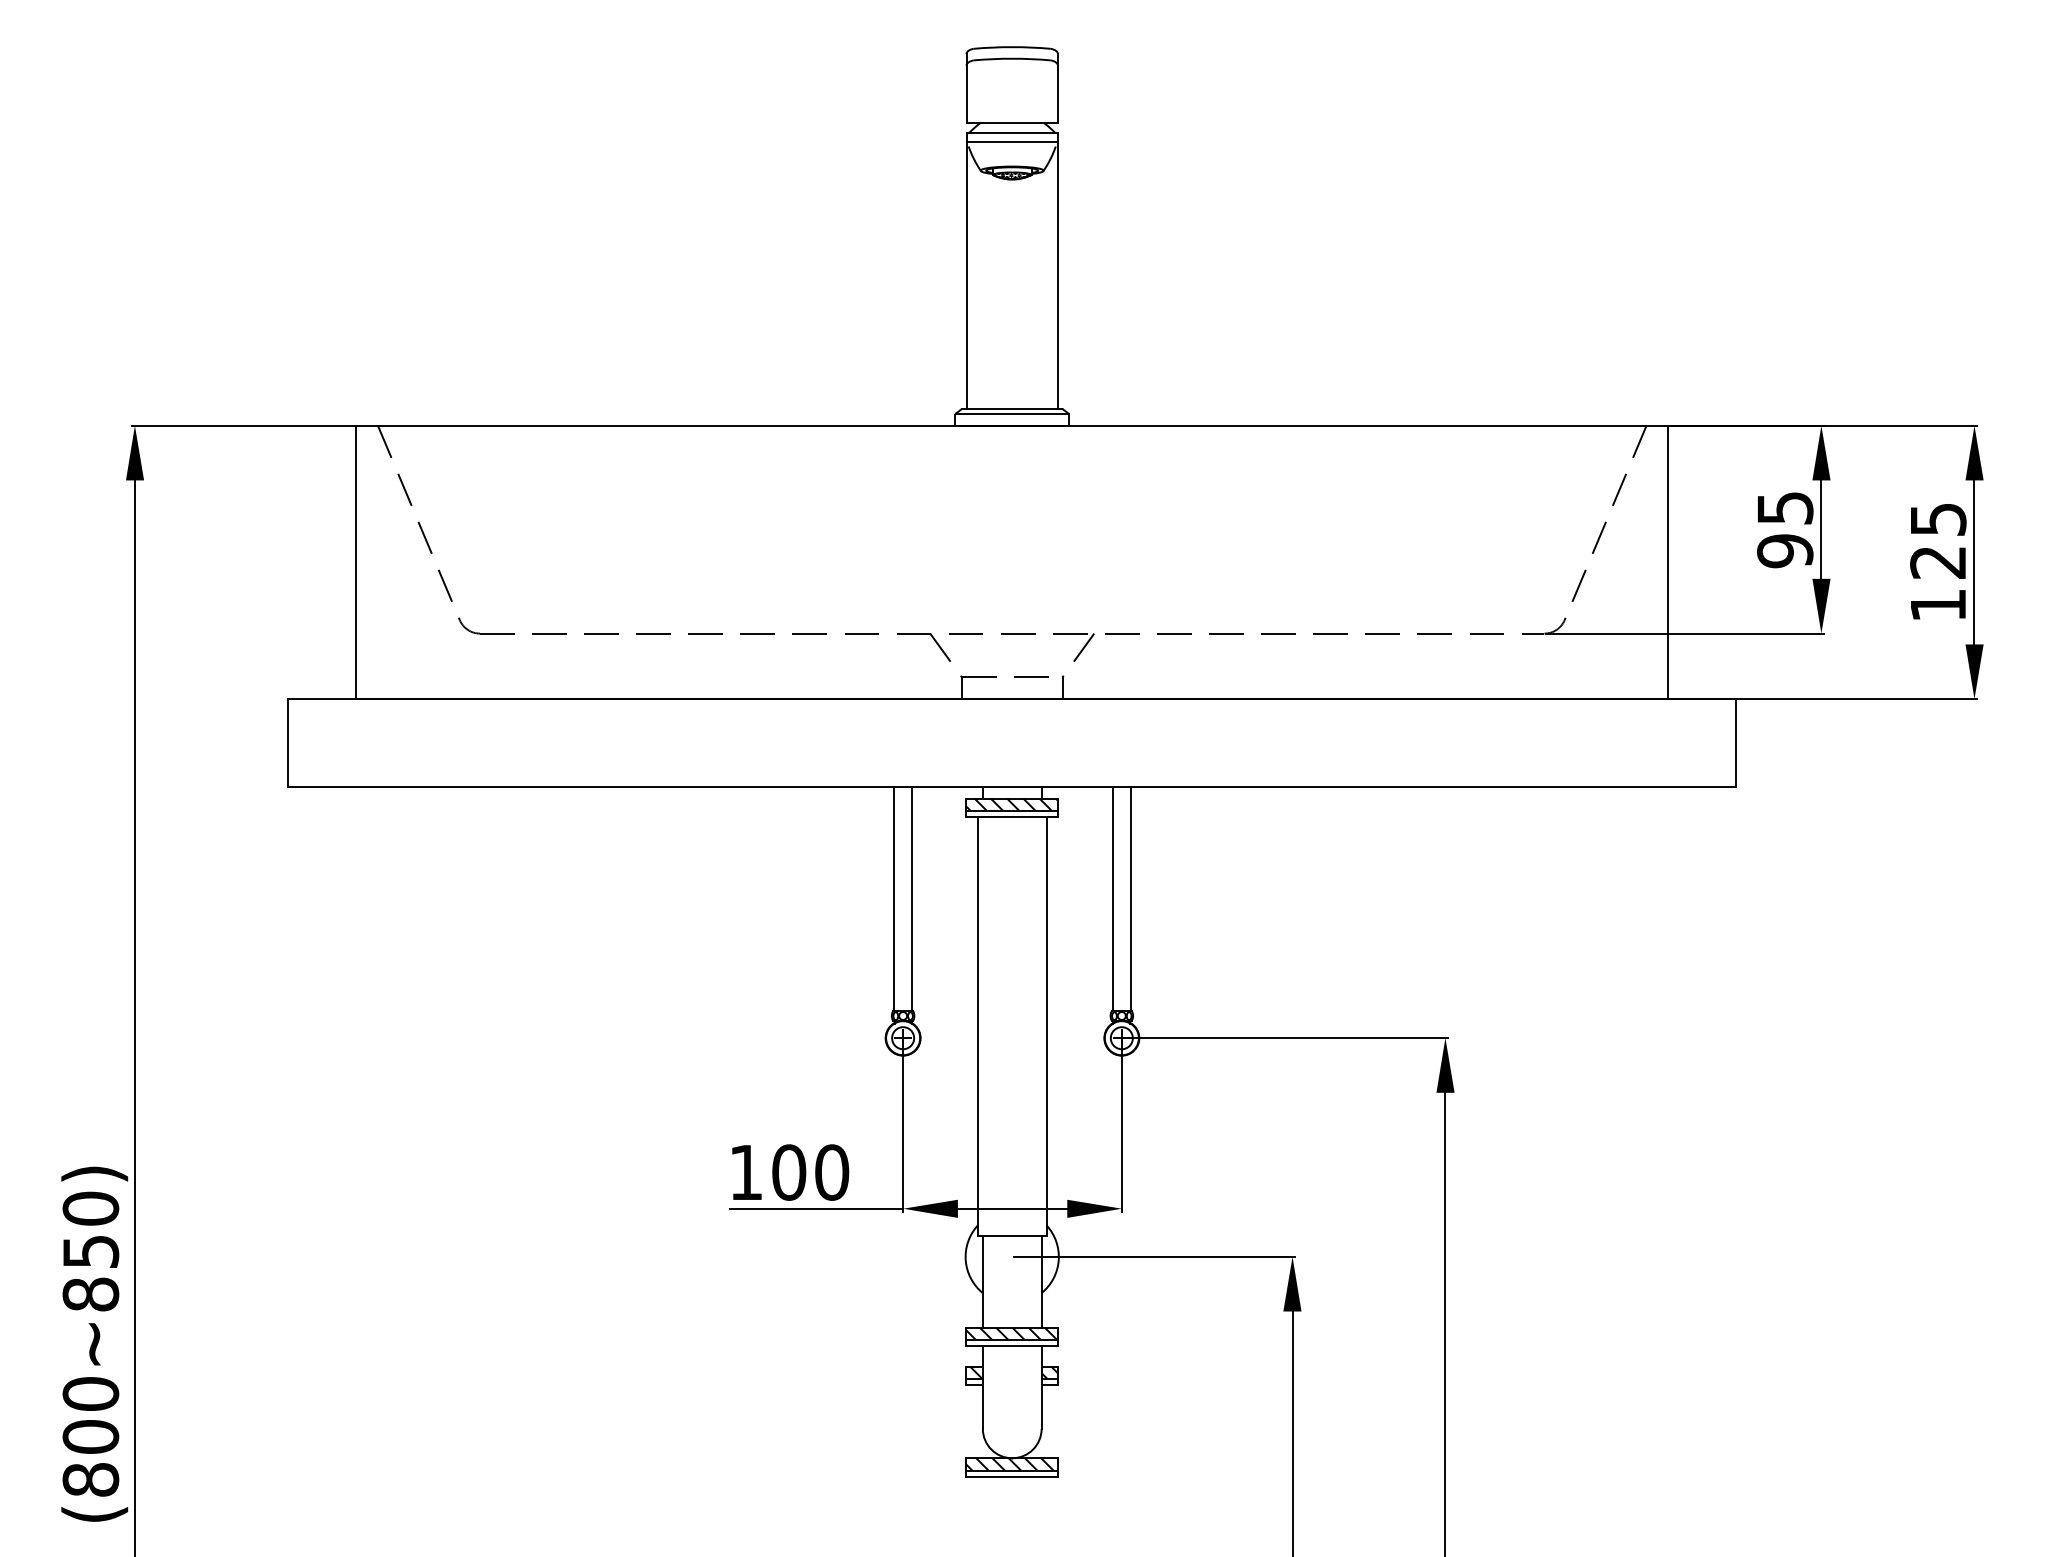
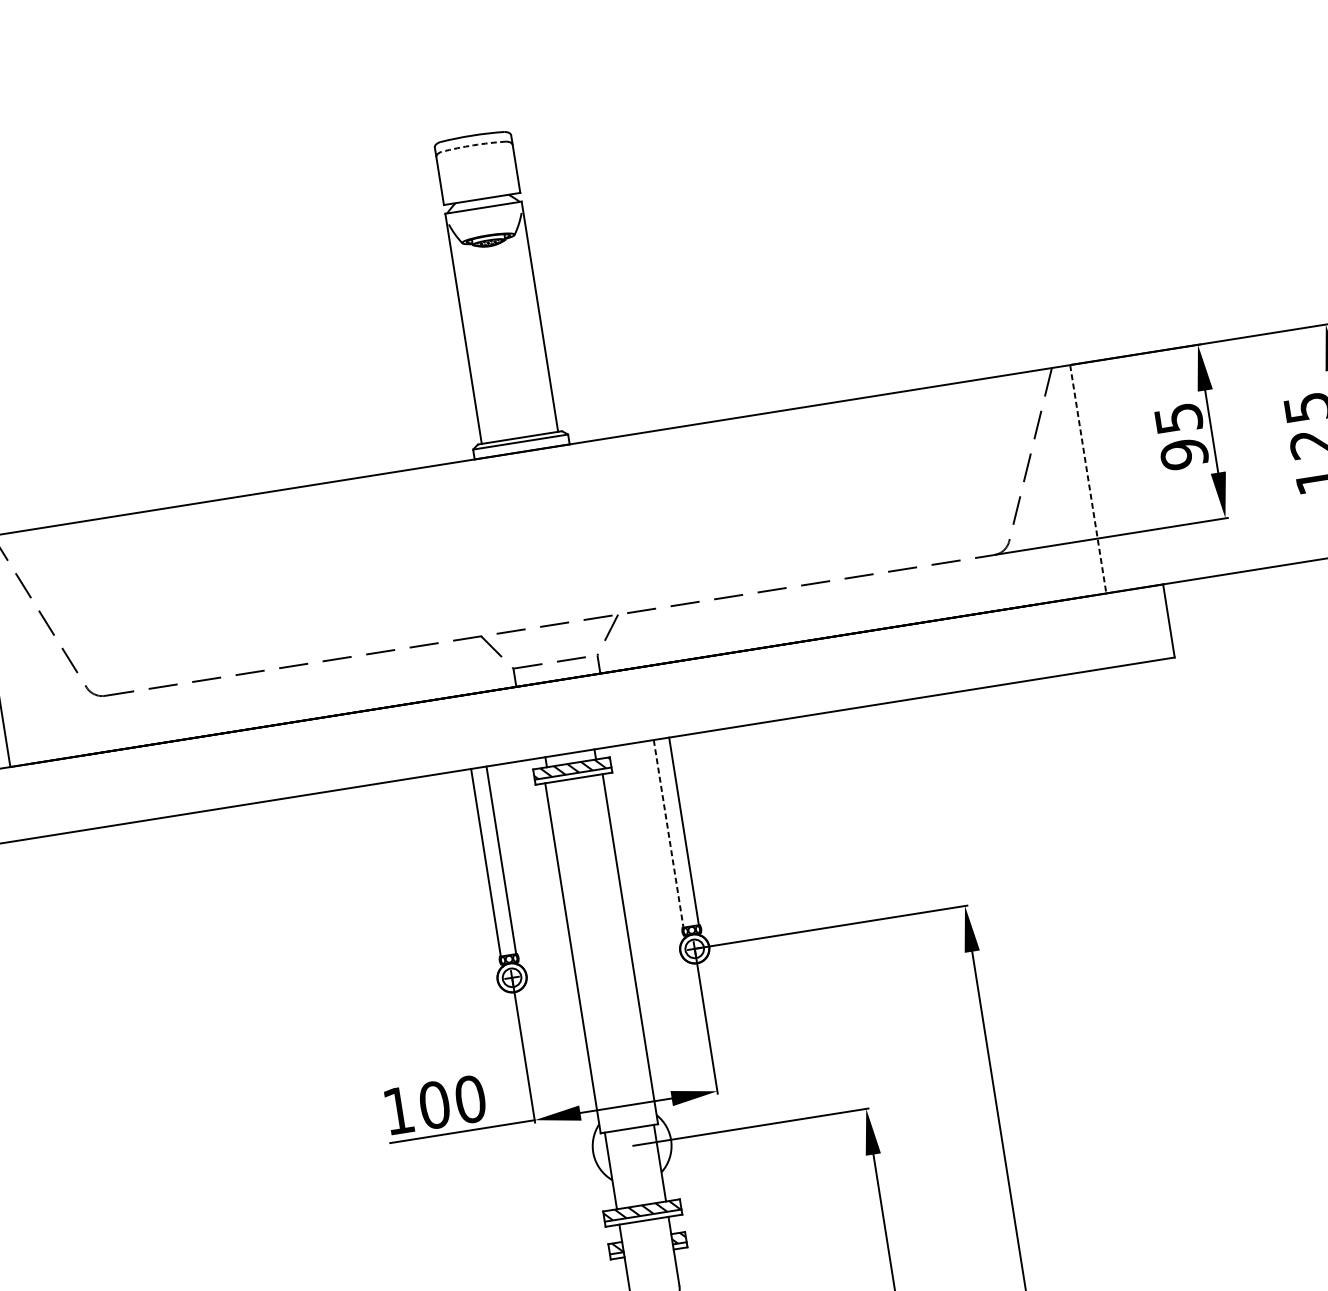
arc: (1012, 58) -> (473, 145), solid -> dashed
line: (1011, 142) -> (484, 215), removed
line: (1668, 562) -> (1088, 479), solid -> dashed
line: (1112, 899) -> (668, 834), solid -> dashed

